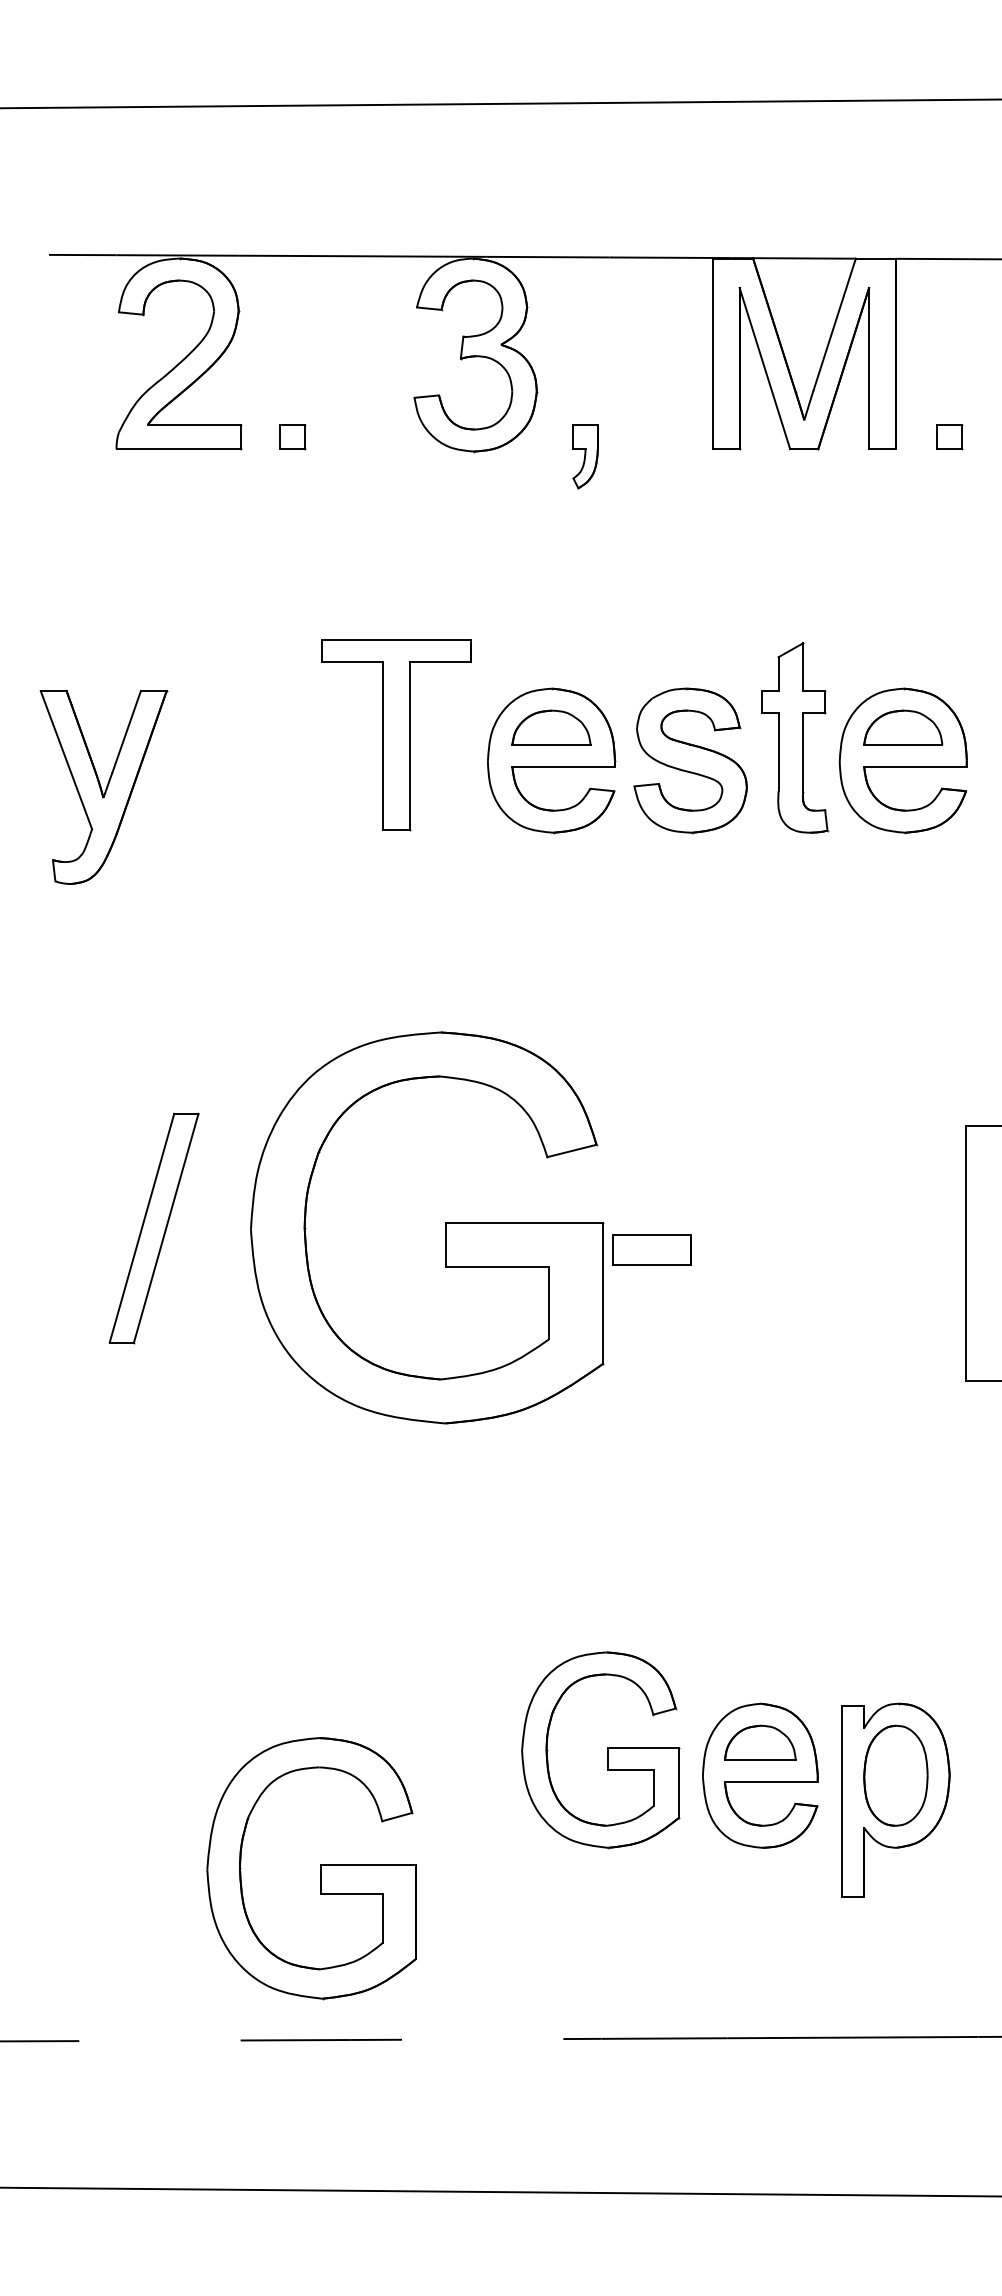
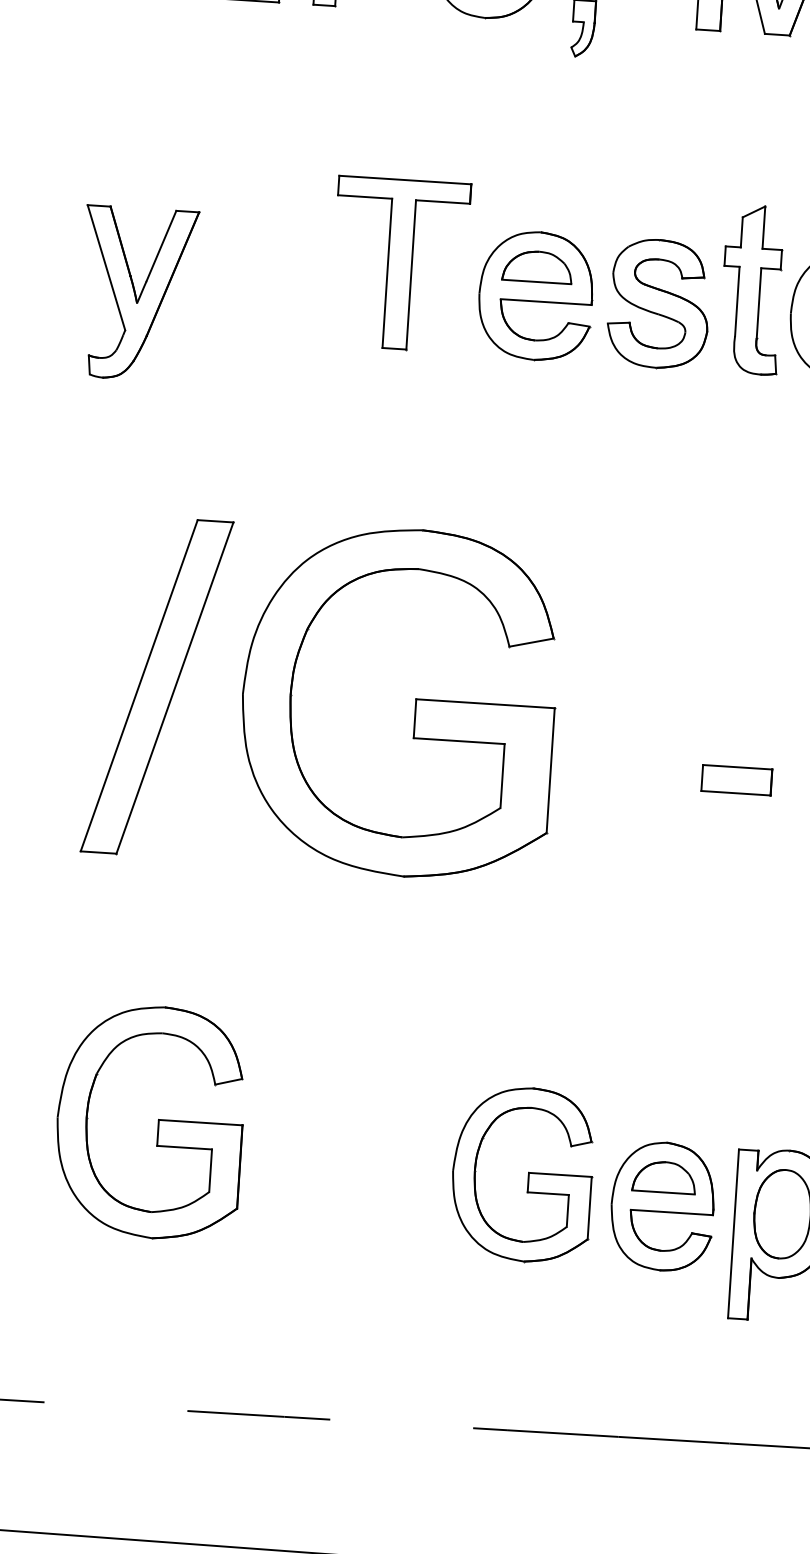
part: (154, 1228) -> (157, 687), size x1.67
part: (651, 1249) -> (736, 779), moved
part: (320, 1868) -> (157, 1122), moved

